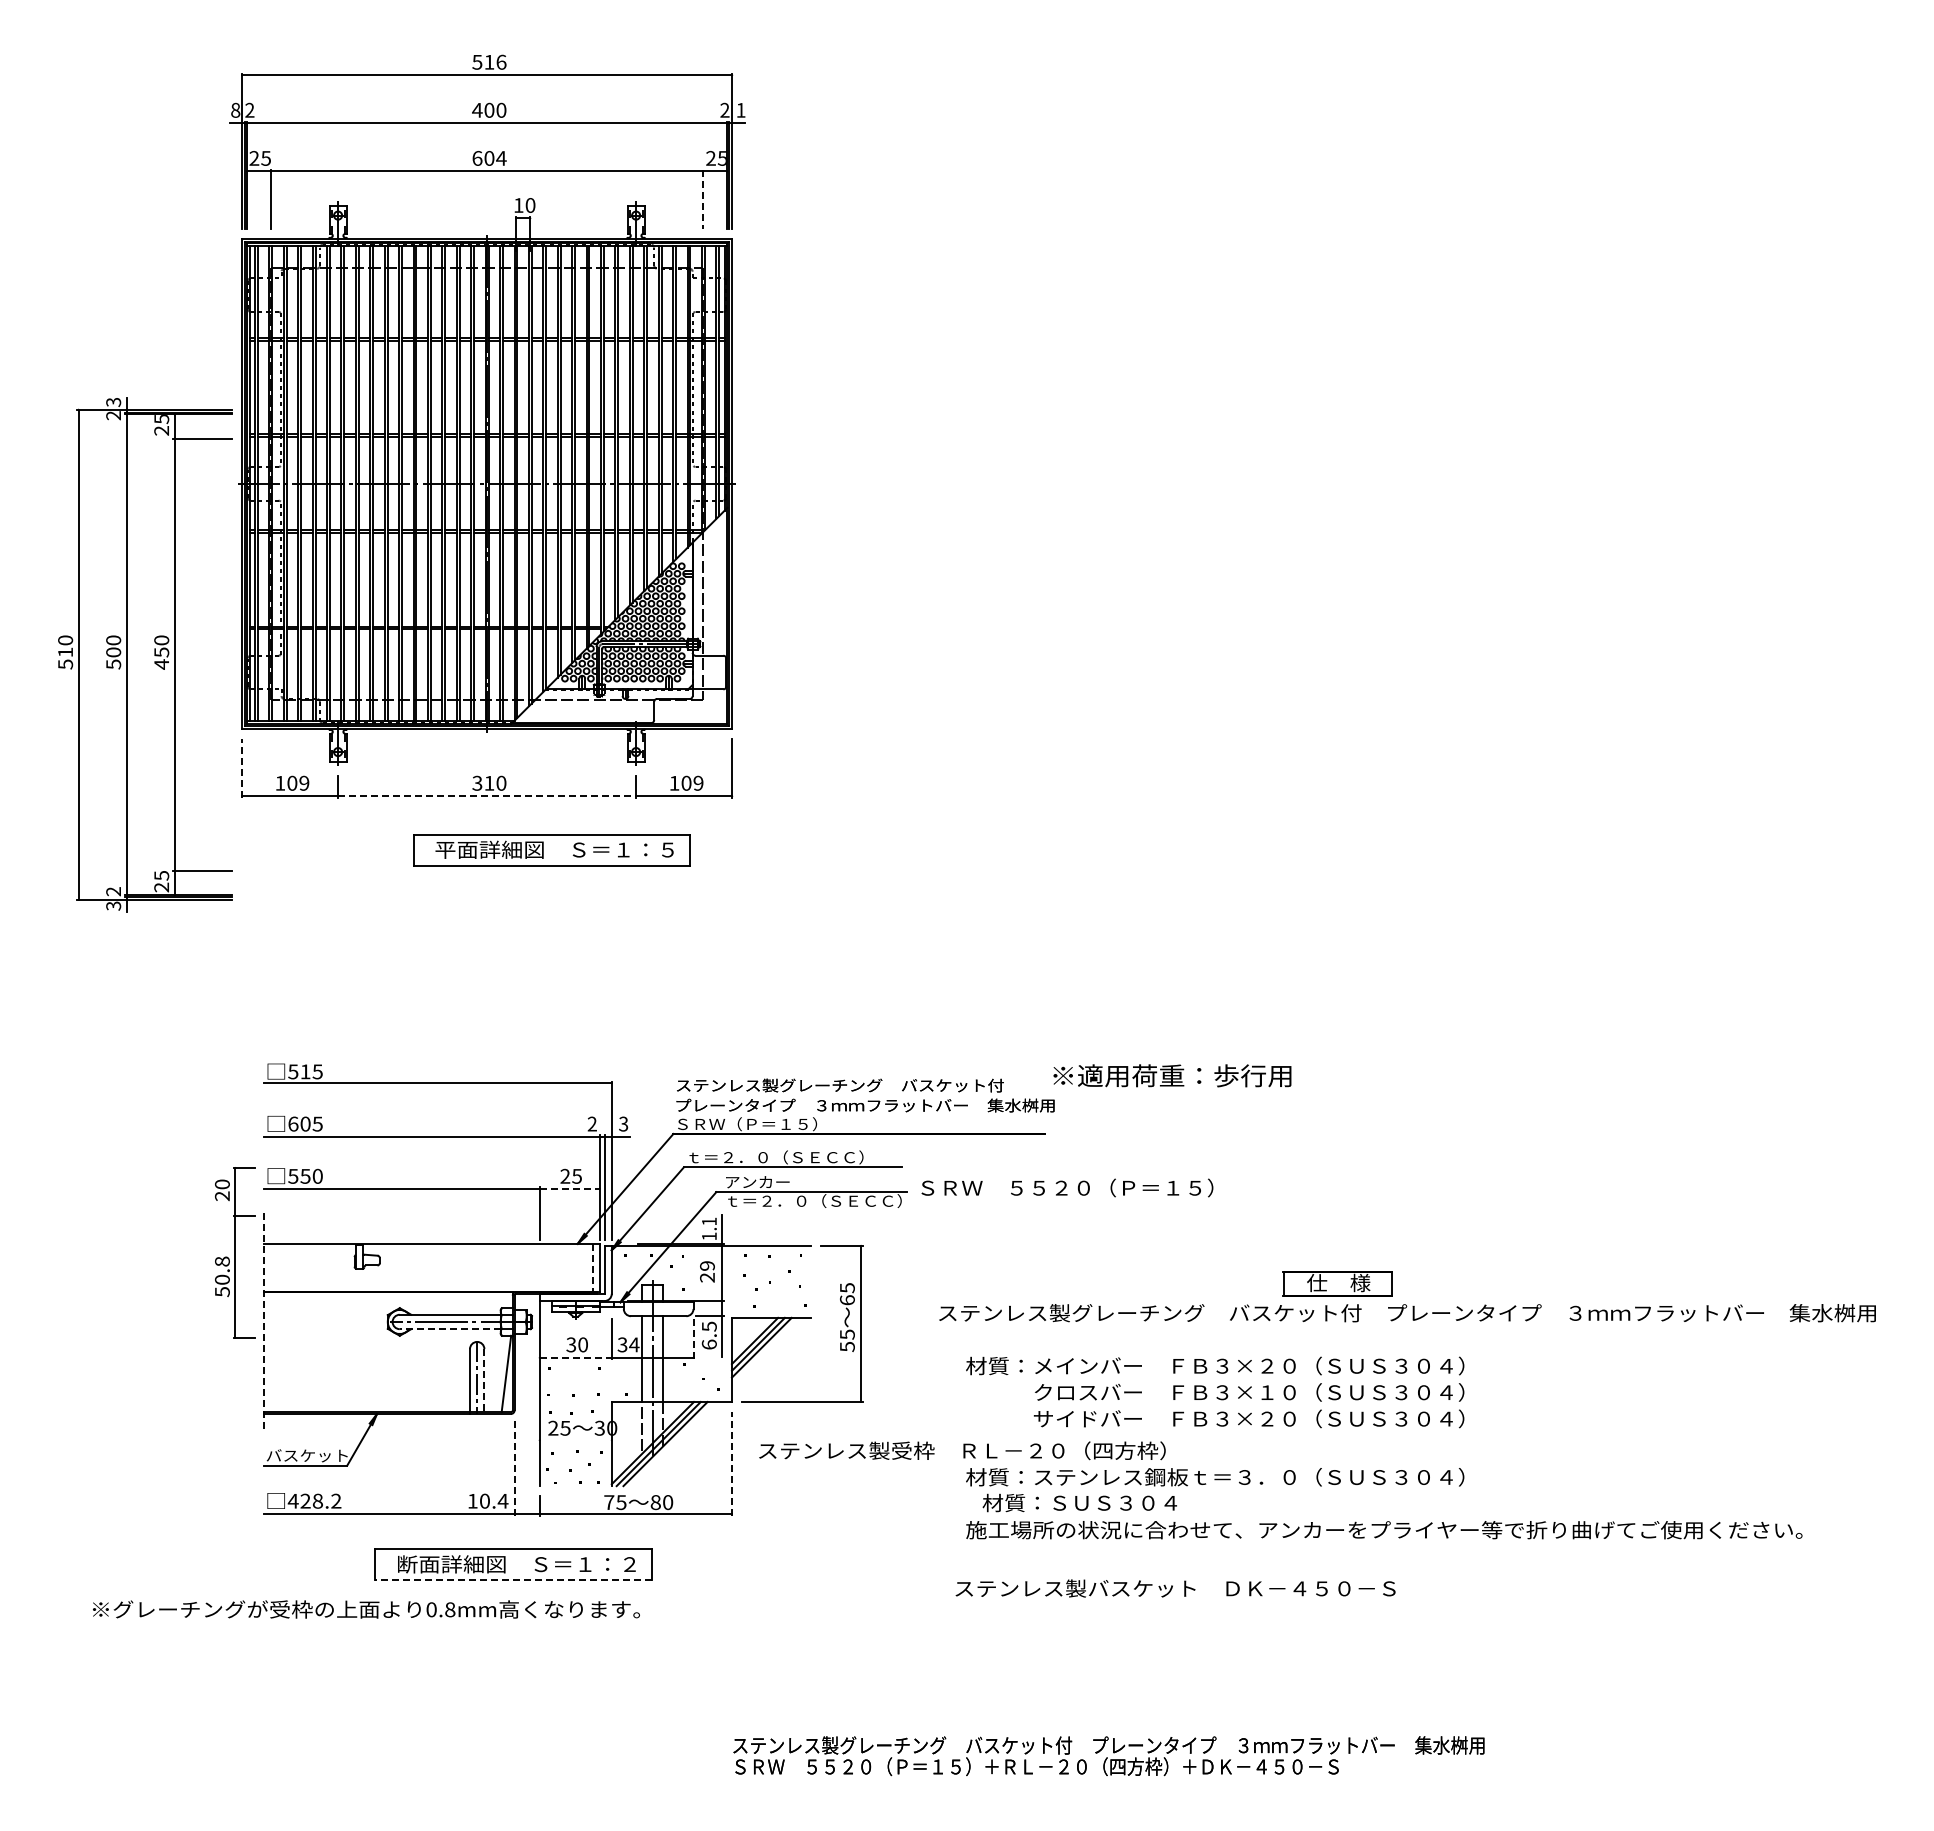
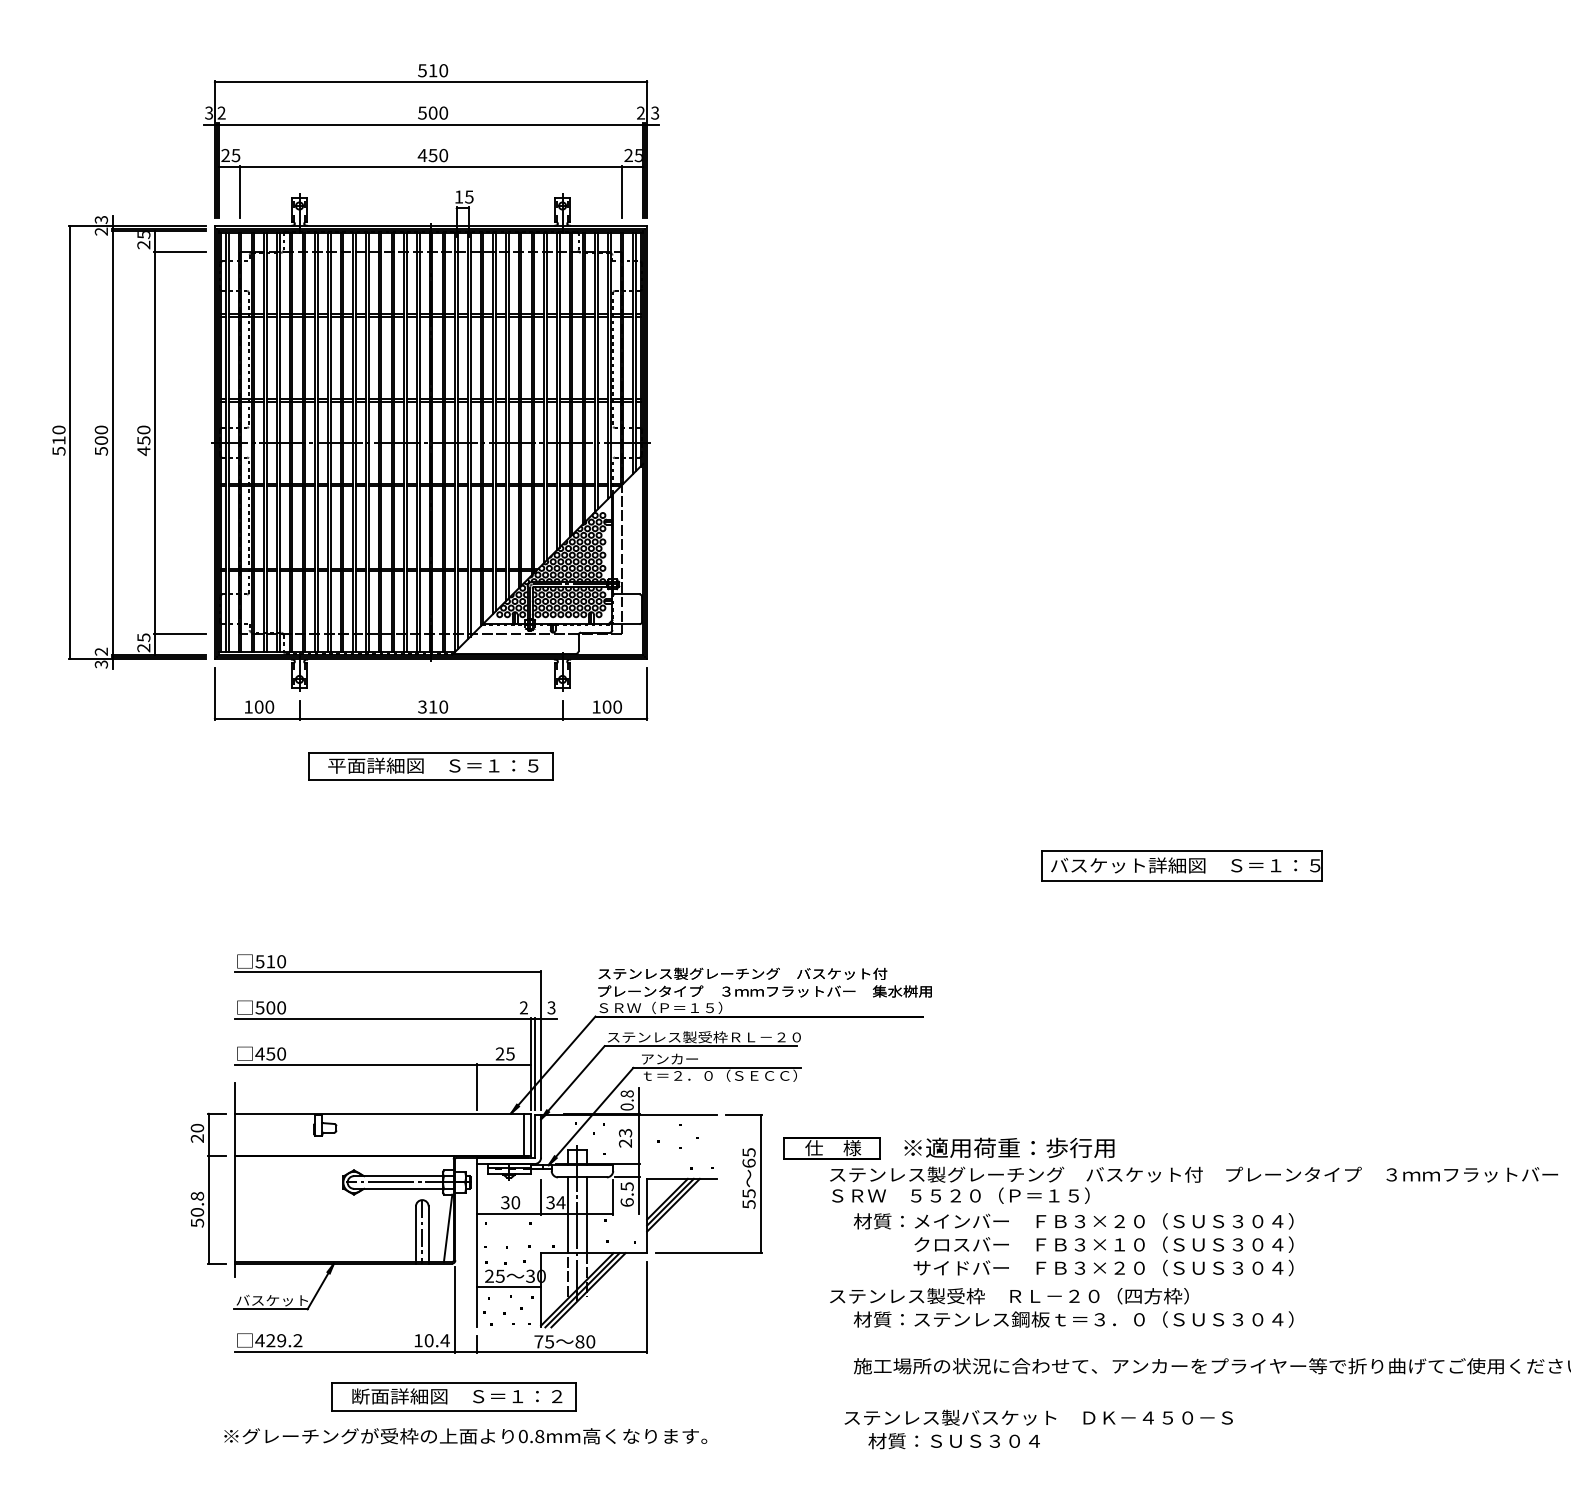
text: (501, 61) -> (443, 69), 516 -> 510
text: (740, 109) -> (654, 112), 1 -> 3
text: (235, 110) -> (208, 113), 8 -> 3
text: (477, 110) -> (422, 113), 400 -> 500
text: (489, 157) -> (433, 154), 604 -> 450
line: (703, 199) -> (622, 191), dashed -> solid
text: (530, 205) -> (469, 197), 10 -> 15
part: (145, 654) -> (129, 442), moved
line: (241, 768) -> (214, 693), dashed -> solid
text: (304, 783) -> (269, 707), 109 -> 100
text: (698, 783) -> (617, 707), 109 -> 100
line: (487, 796) -> (431, 718), dashed -> solid
part: (551, 850) -> (430, 766), moved
part: (1338, 963) -> (1182, 866), added
text: (317, 1071) -> (281, 961), 515 -> 510
text: (1172, 1075) -> (1009, 1147), moved
text: (305, 1123) -> (270, 1007), 605 -> 500
text: (796, 1157) -> (704, 1037), ｔ＝２．０（ＳＥＣＣ） -> ステンレス製受枠ＲＬ－２０
text: (292, 1176) -> (259, 1054), 550 -> 450
text: (1067, 1187) -> (960, 1195), moved
line: (570, 1188) -> (504, 1064), dashed -> solid
text: (708, 1228) -> (626, 1099), 1.1 -> 0.8
part: (235, 1252) -> (208, 1188), moved
text: (707, 1265) -> (625, 1132), 29 -> 23
line: (592, 1268) -> (524, 1135), dashed -> solid
part: (1337, 1283) -> (832, 1148), moved
line: (264, 1318) -> (234, 1179), dashed -> solid
line: (449, 1329) -> (397, 1189), dashed -> solid
line: (693, 1338) -> (613, 1197), dashed -> solid
line: (576, 1357) -> (509, 1213), dashed -> solid
line: (484, 1382) -> (428, 1235), dashed -> solid
line: (575, 1440) -> (509, 1287), added
text: (962, 1450) -> (1009, 1295), moved
line: (731, 1463) -> (646, 1307), dashed -> solid
line: (514, 1466) -> (455, 1310), dashed -> solid
text: (317, 1500) -> (281, 1340), 428.2 -> 429.2
text: (1079, 1502) -> (953, 1440), moved
line: (512, 1580) -> (453, 1410), dashed -> solid
text: (366, 1609) -> (465, 1436), moved

